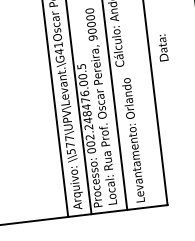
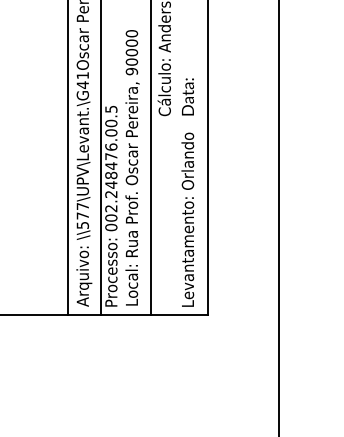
text: (162, 47) -> (187, 96), moved
text: (133, 140) -> (187, 219), moved

